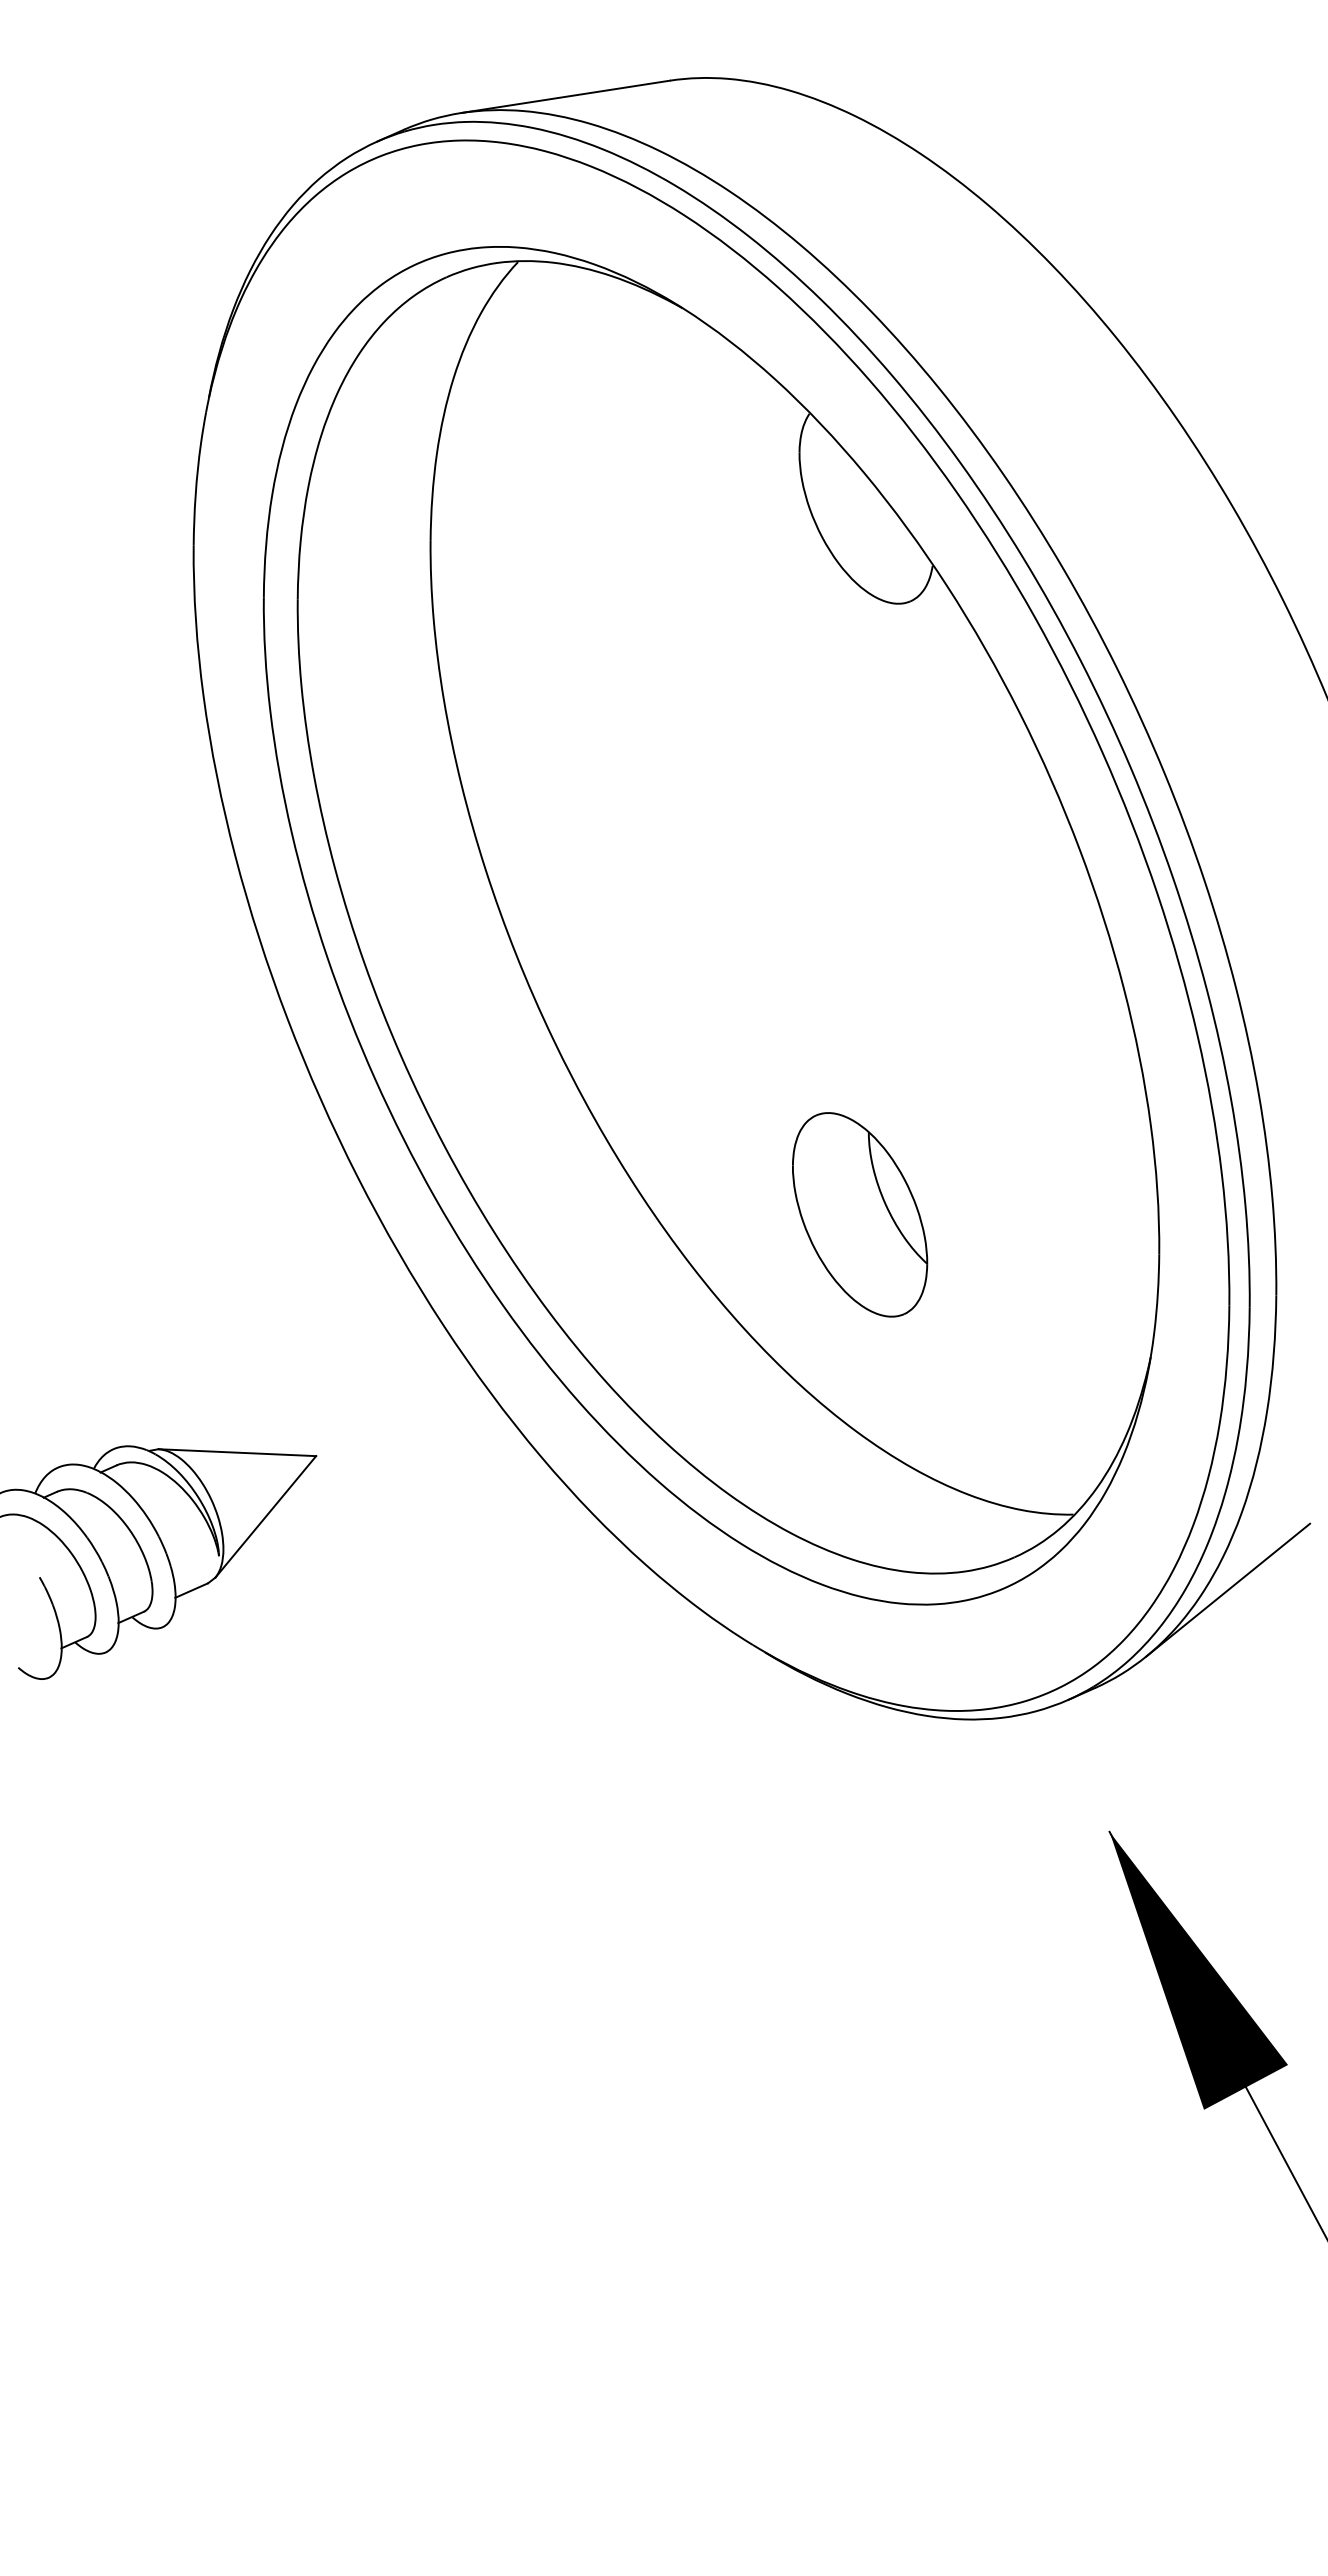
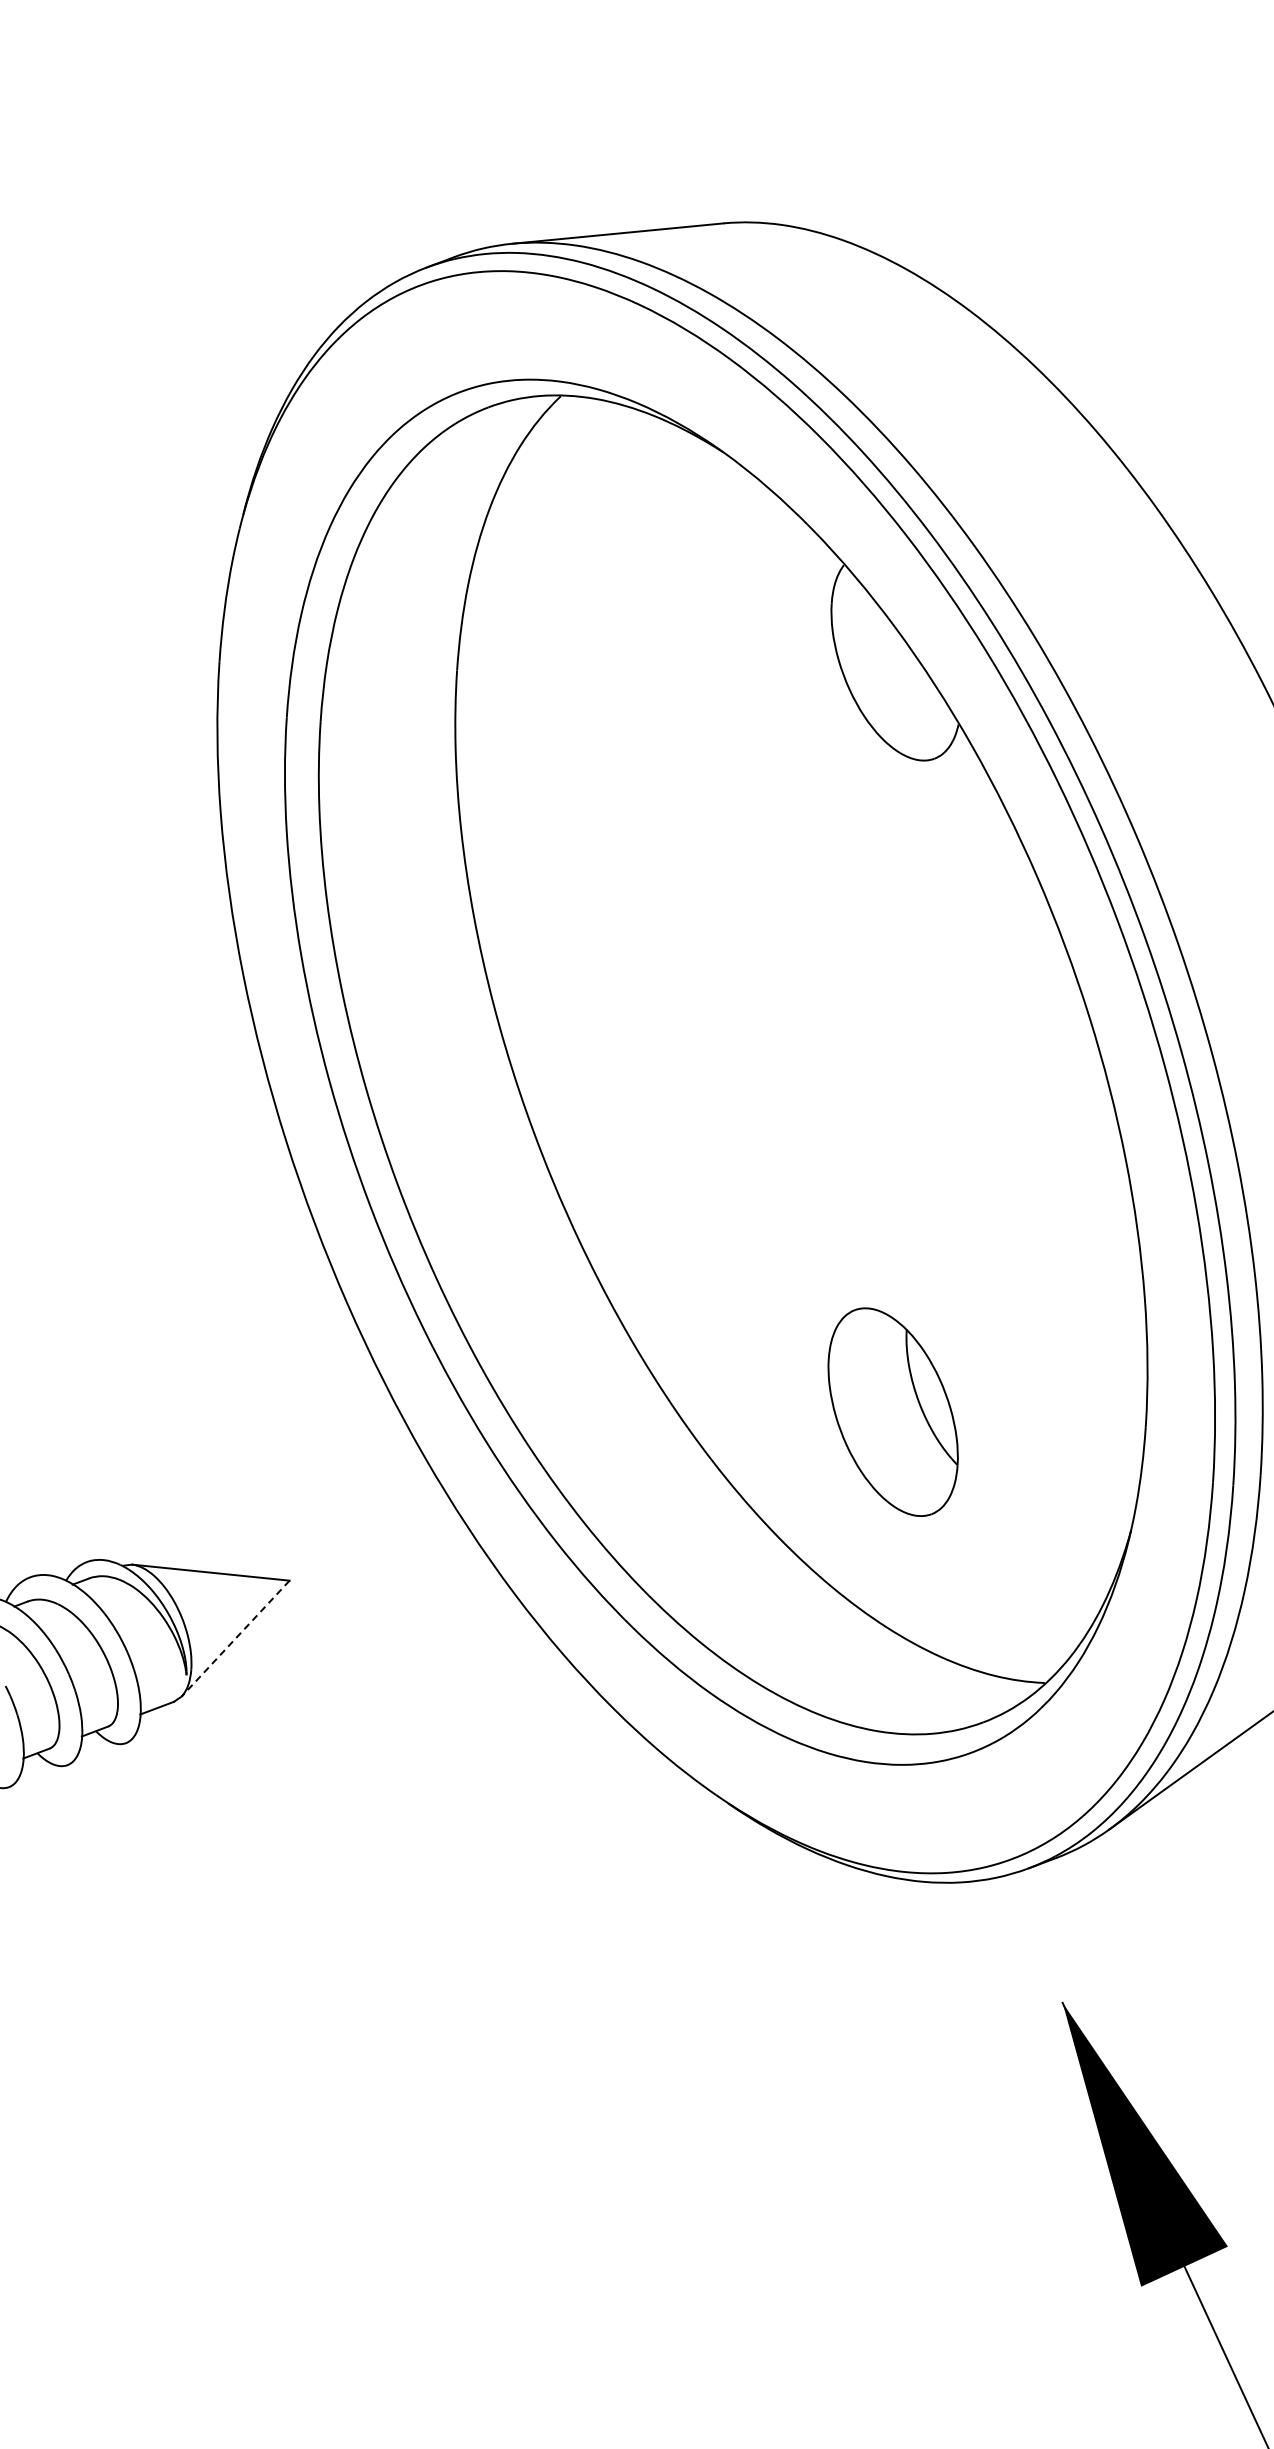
part: (860, 1214) -> (893, 1411), moved
line: (265, 1516) -> (235, 1638), solid -> dashed

